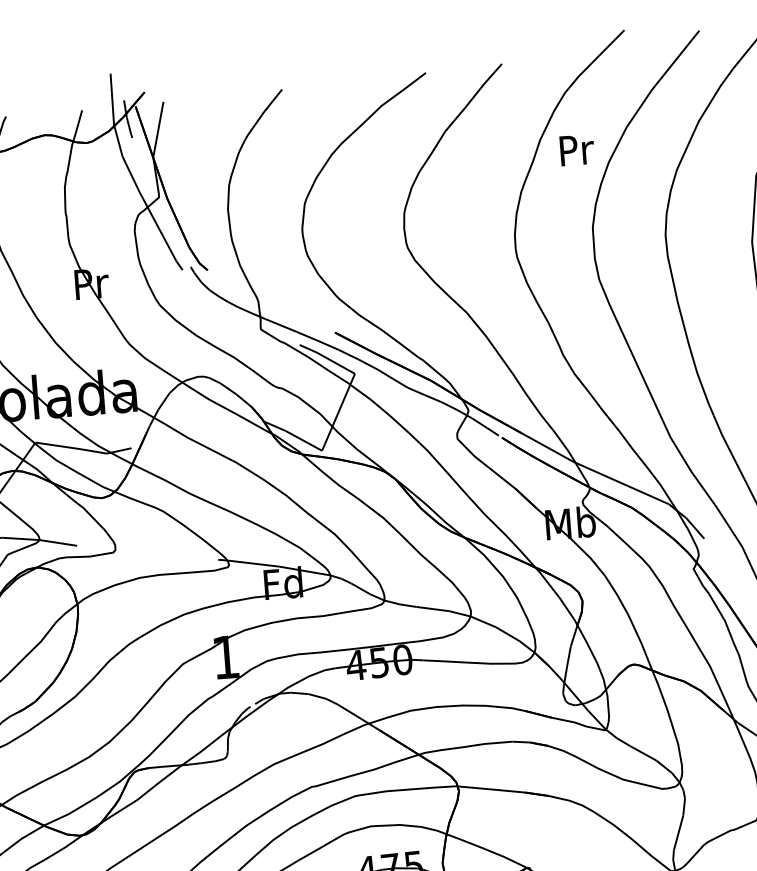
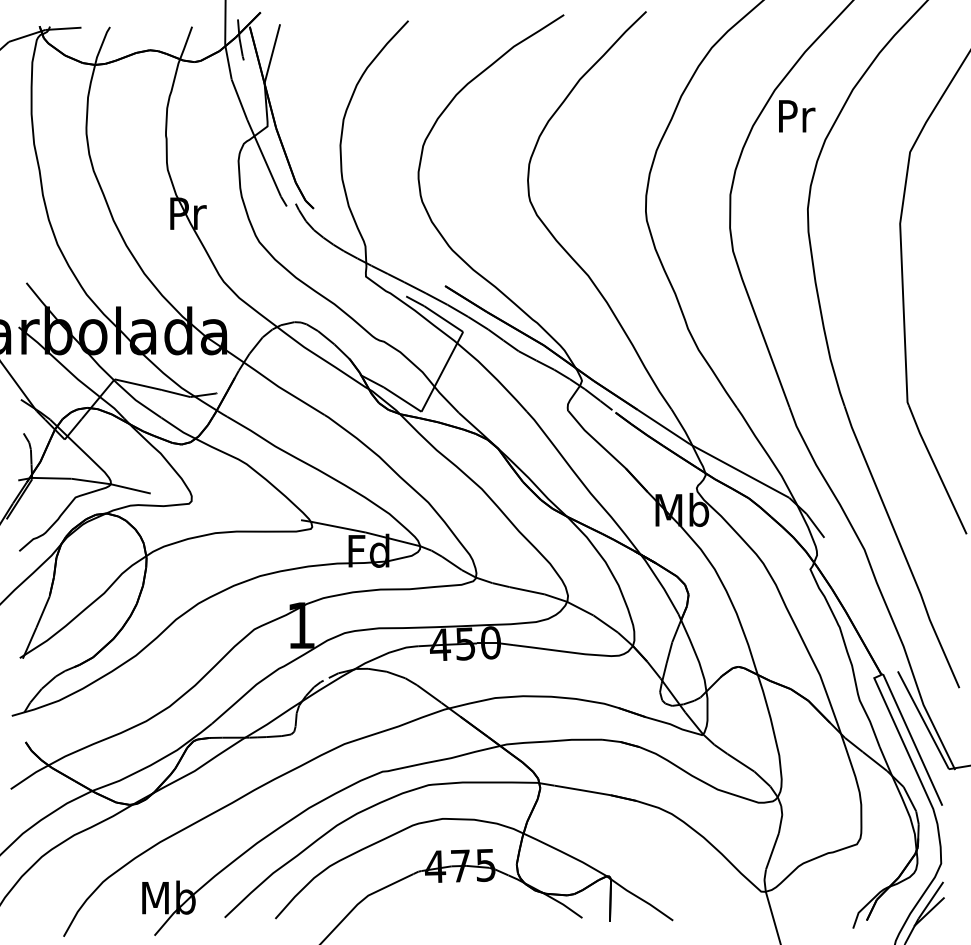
text: (577, 150) -> (797, 116), moved

